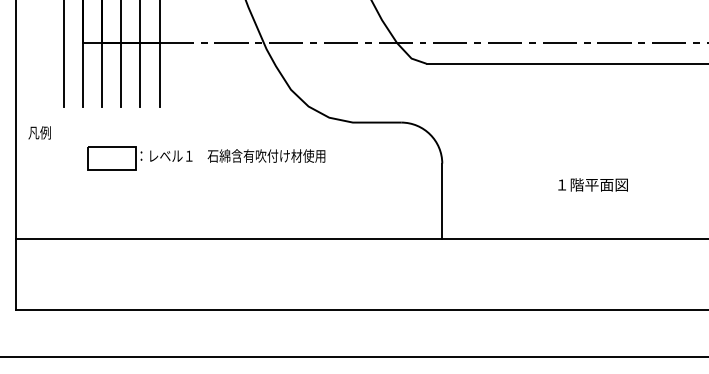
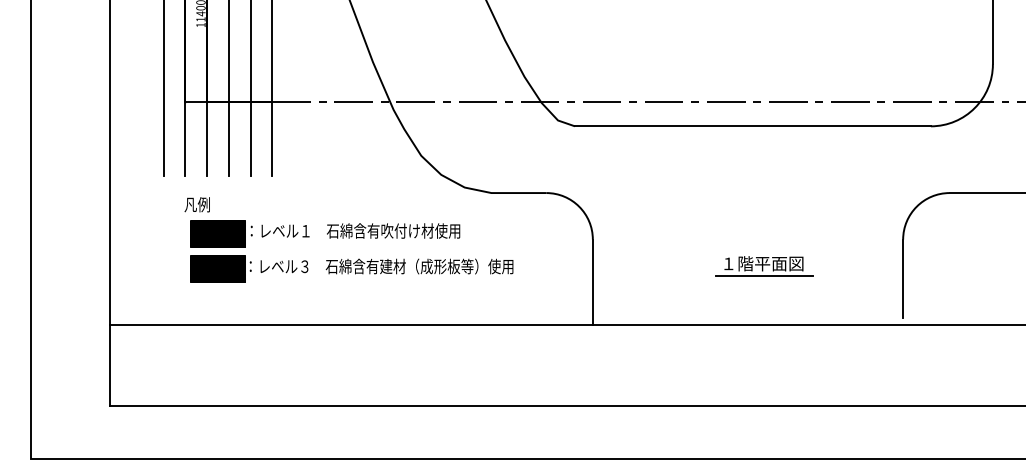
text: (38, 132) -> (196, 204), moved
hatch: (111, 158) -> (217, 233), added
part: (229, 189) -> (351, 268), added
line: (593, 196) -> (764, 276), added

